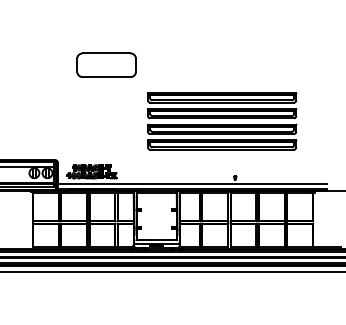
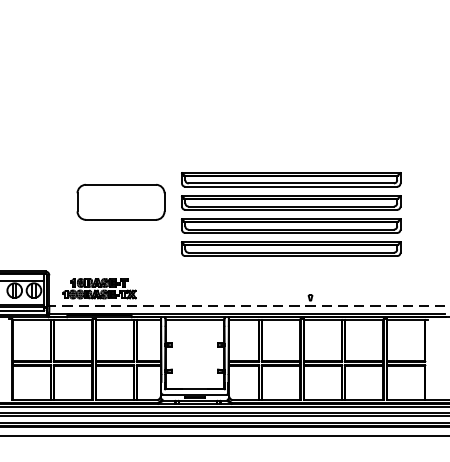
part: (106, 64) -> (120, 201), moved
line: (191, 183) -> (246, 305), solid -> dashed

